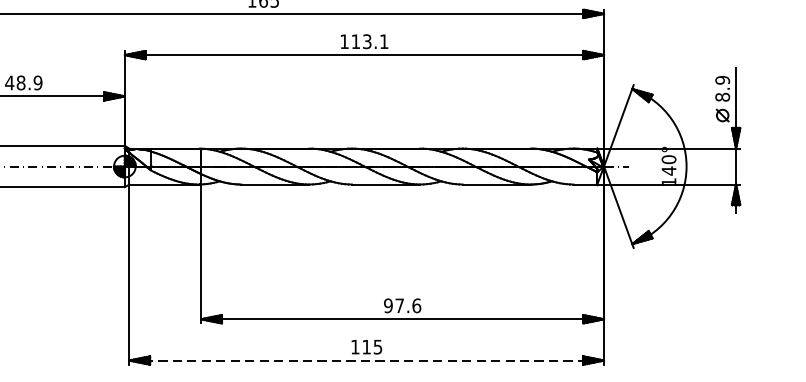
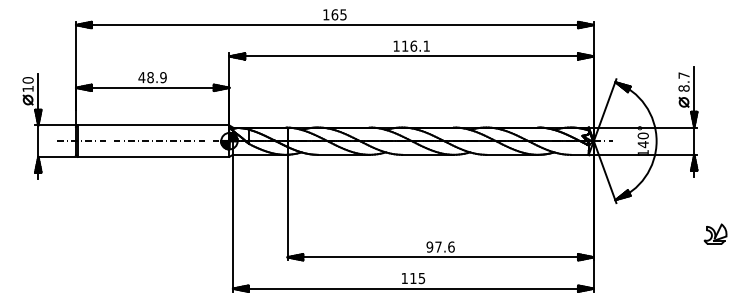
text: (366, 40) -> (413, 45), 113.1 -> 116.1
text: (721, 80) -> (683, 75), 8.9 -> 8.7
part: (763, 287) -> (715, 233), added
line: (366, 360) -> (413, 288), dashed -> solid

